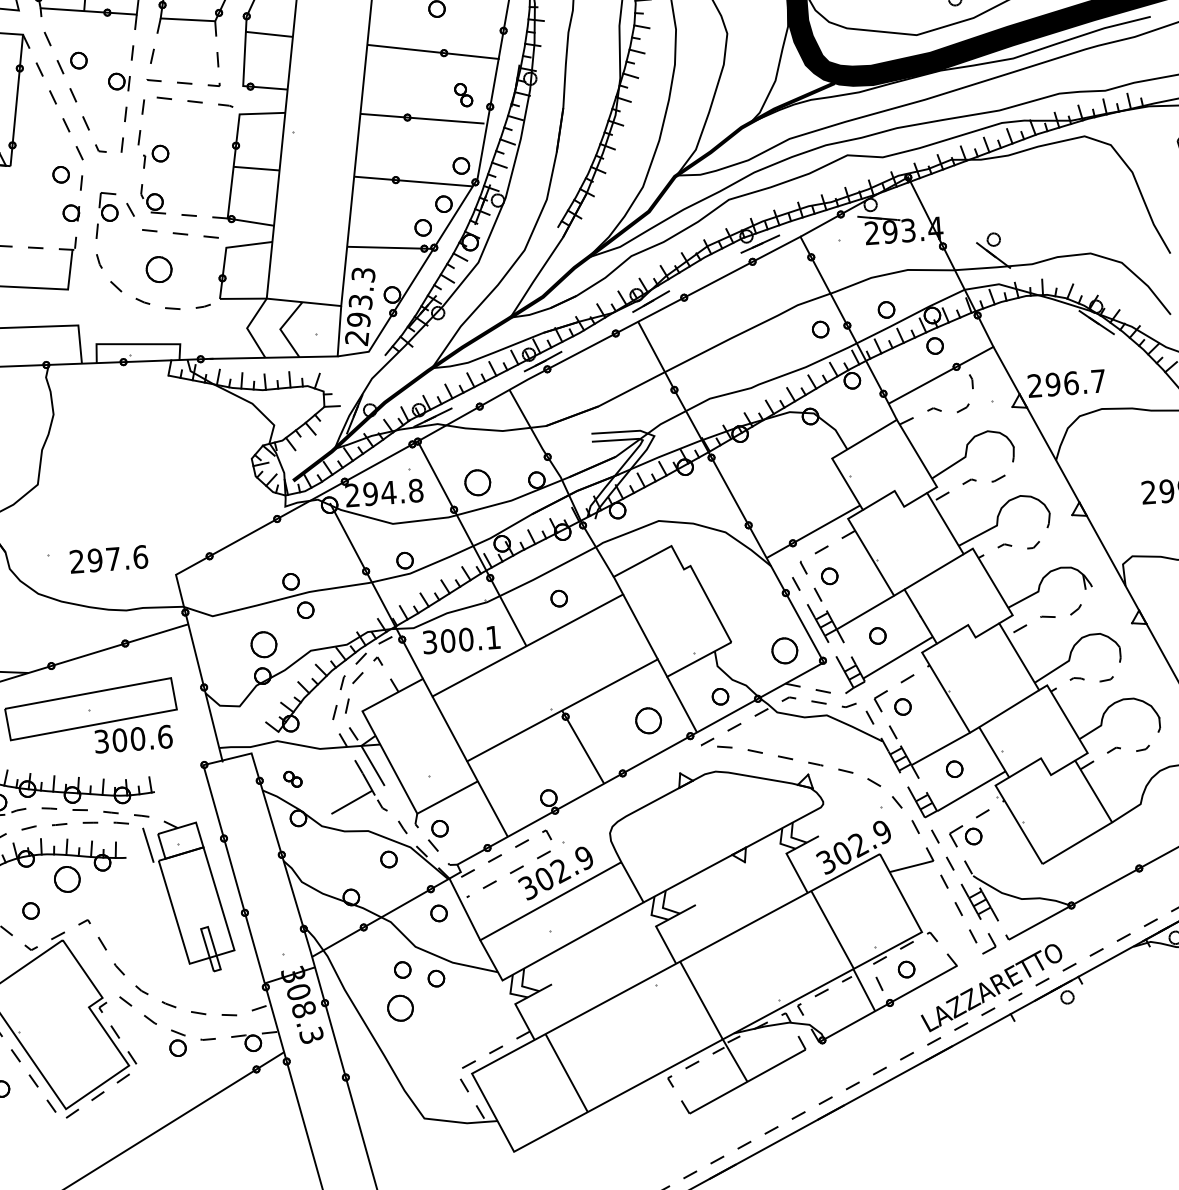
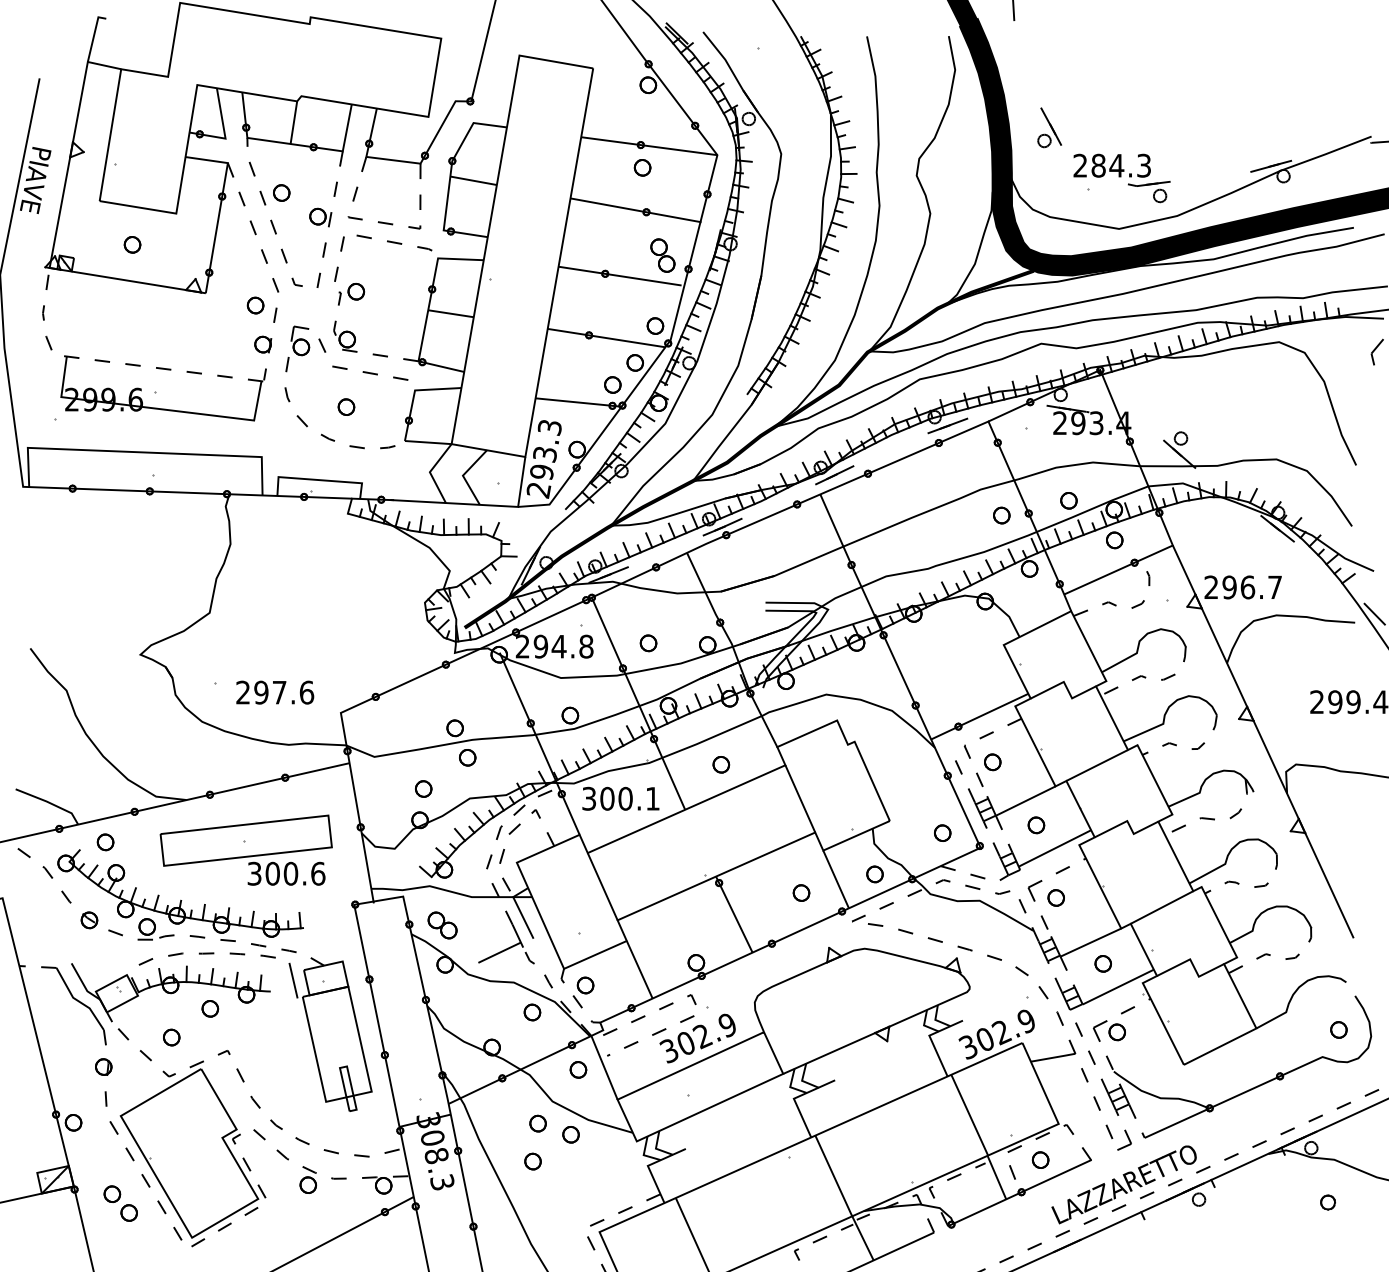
part: (463, 95) -> (662, 255), size x1.43
part: (159, 268) -> (346, 406), size x0.62
part: (477, 483) -> (648, 643), size x0.62
part: (263, 644) -> (423, 788), size x0.62
part: (784, 650) -> (942, 832), size x0.62
part: (648, 720) -> (801, 892), size x0.62
part: (292, 779) -> (442, 925), size x1.67
part: (67, 879) -> (210, 1008), size x0.62
part: (399, 1008) -> (532, 1161), size x0.62

